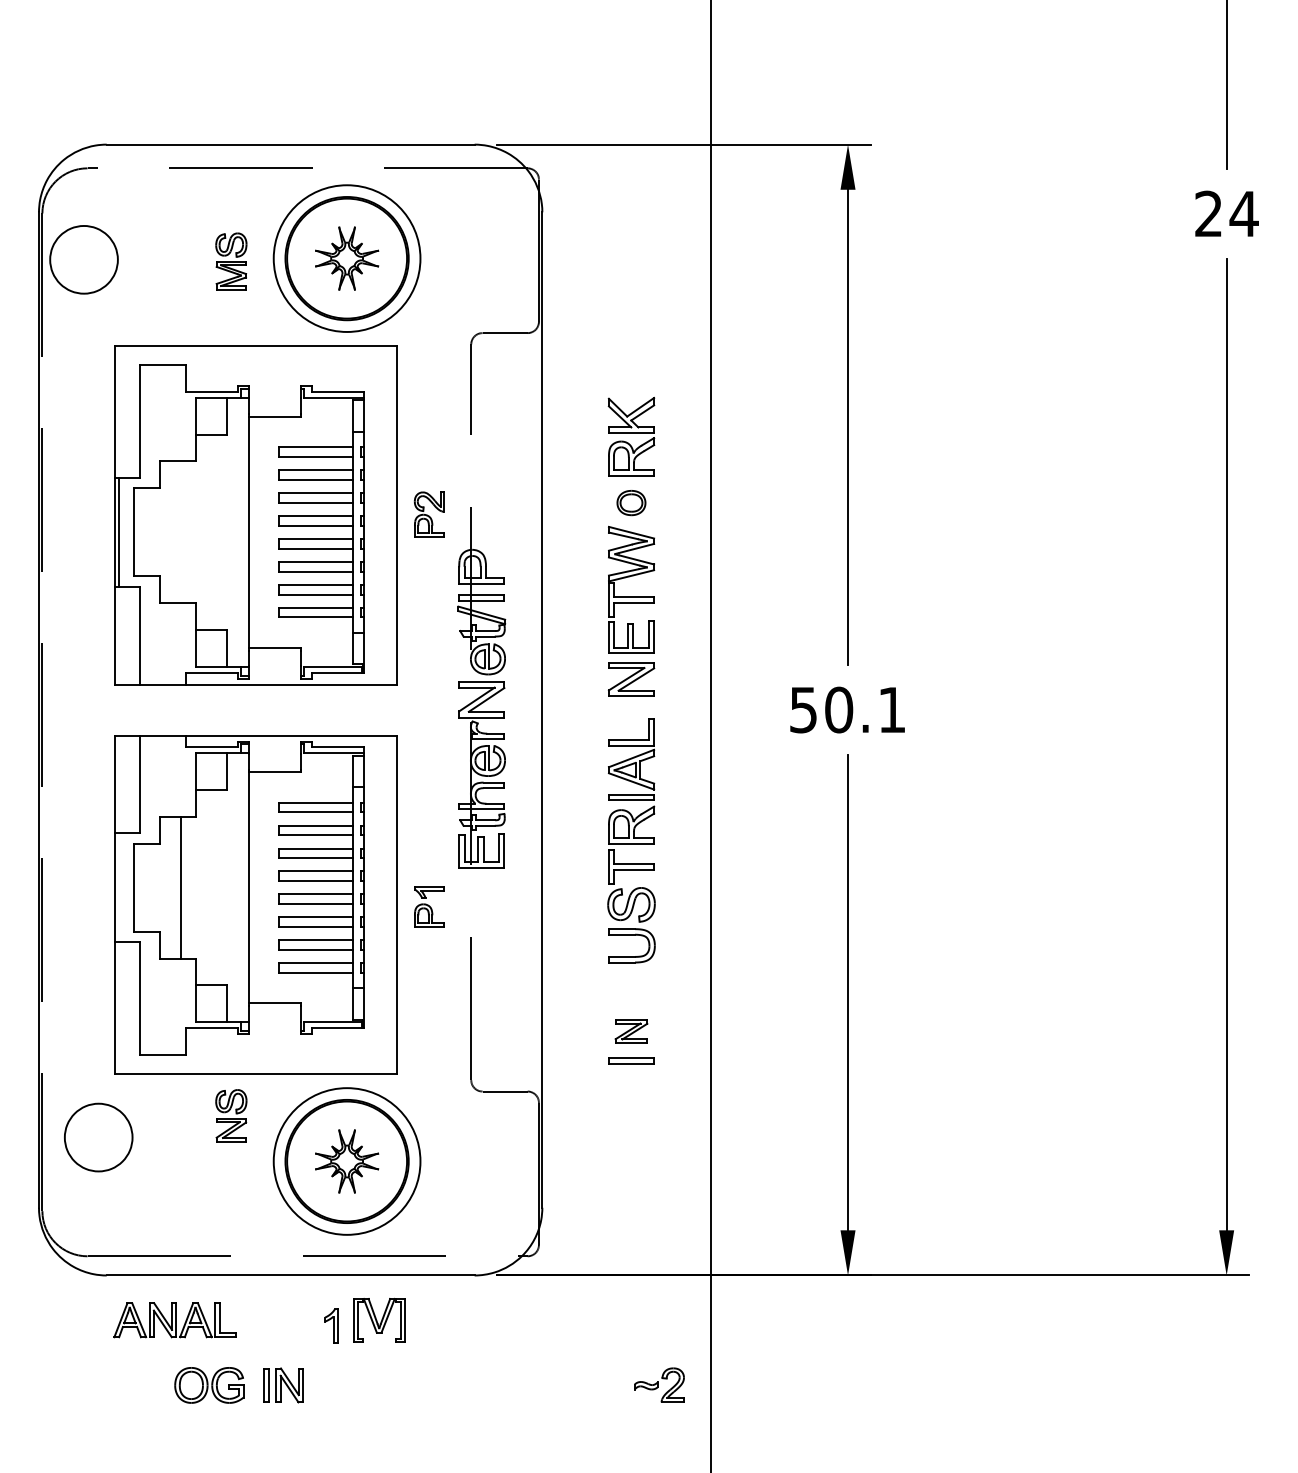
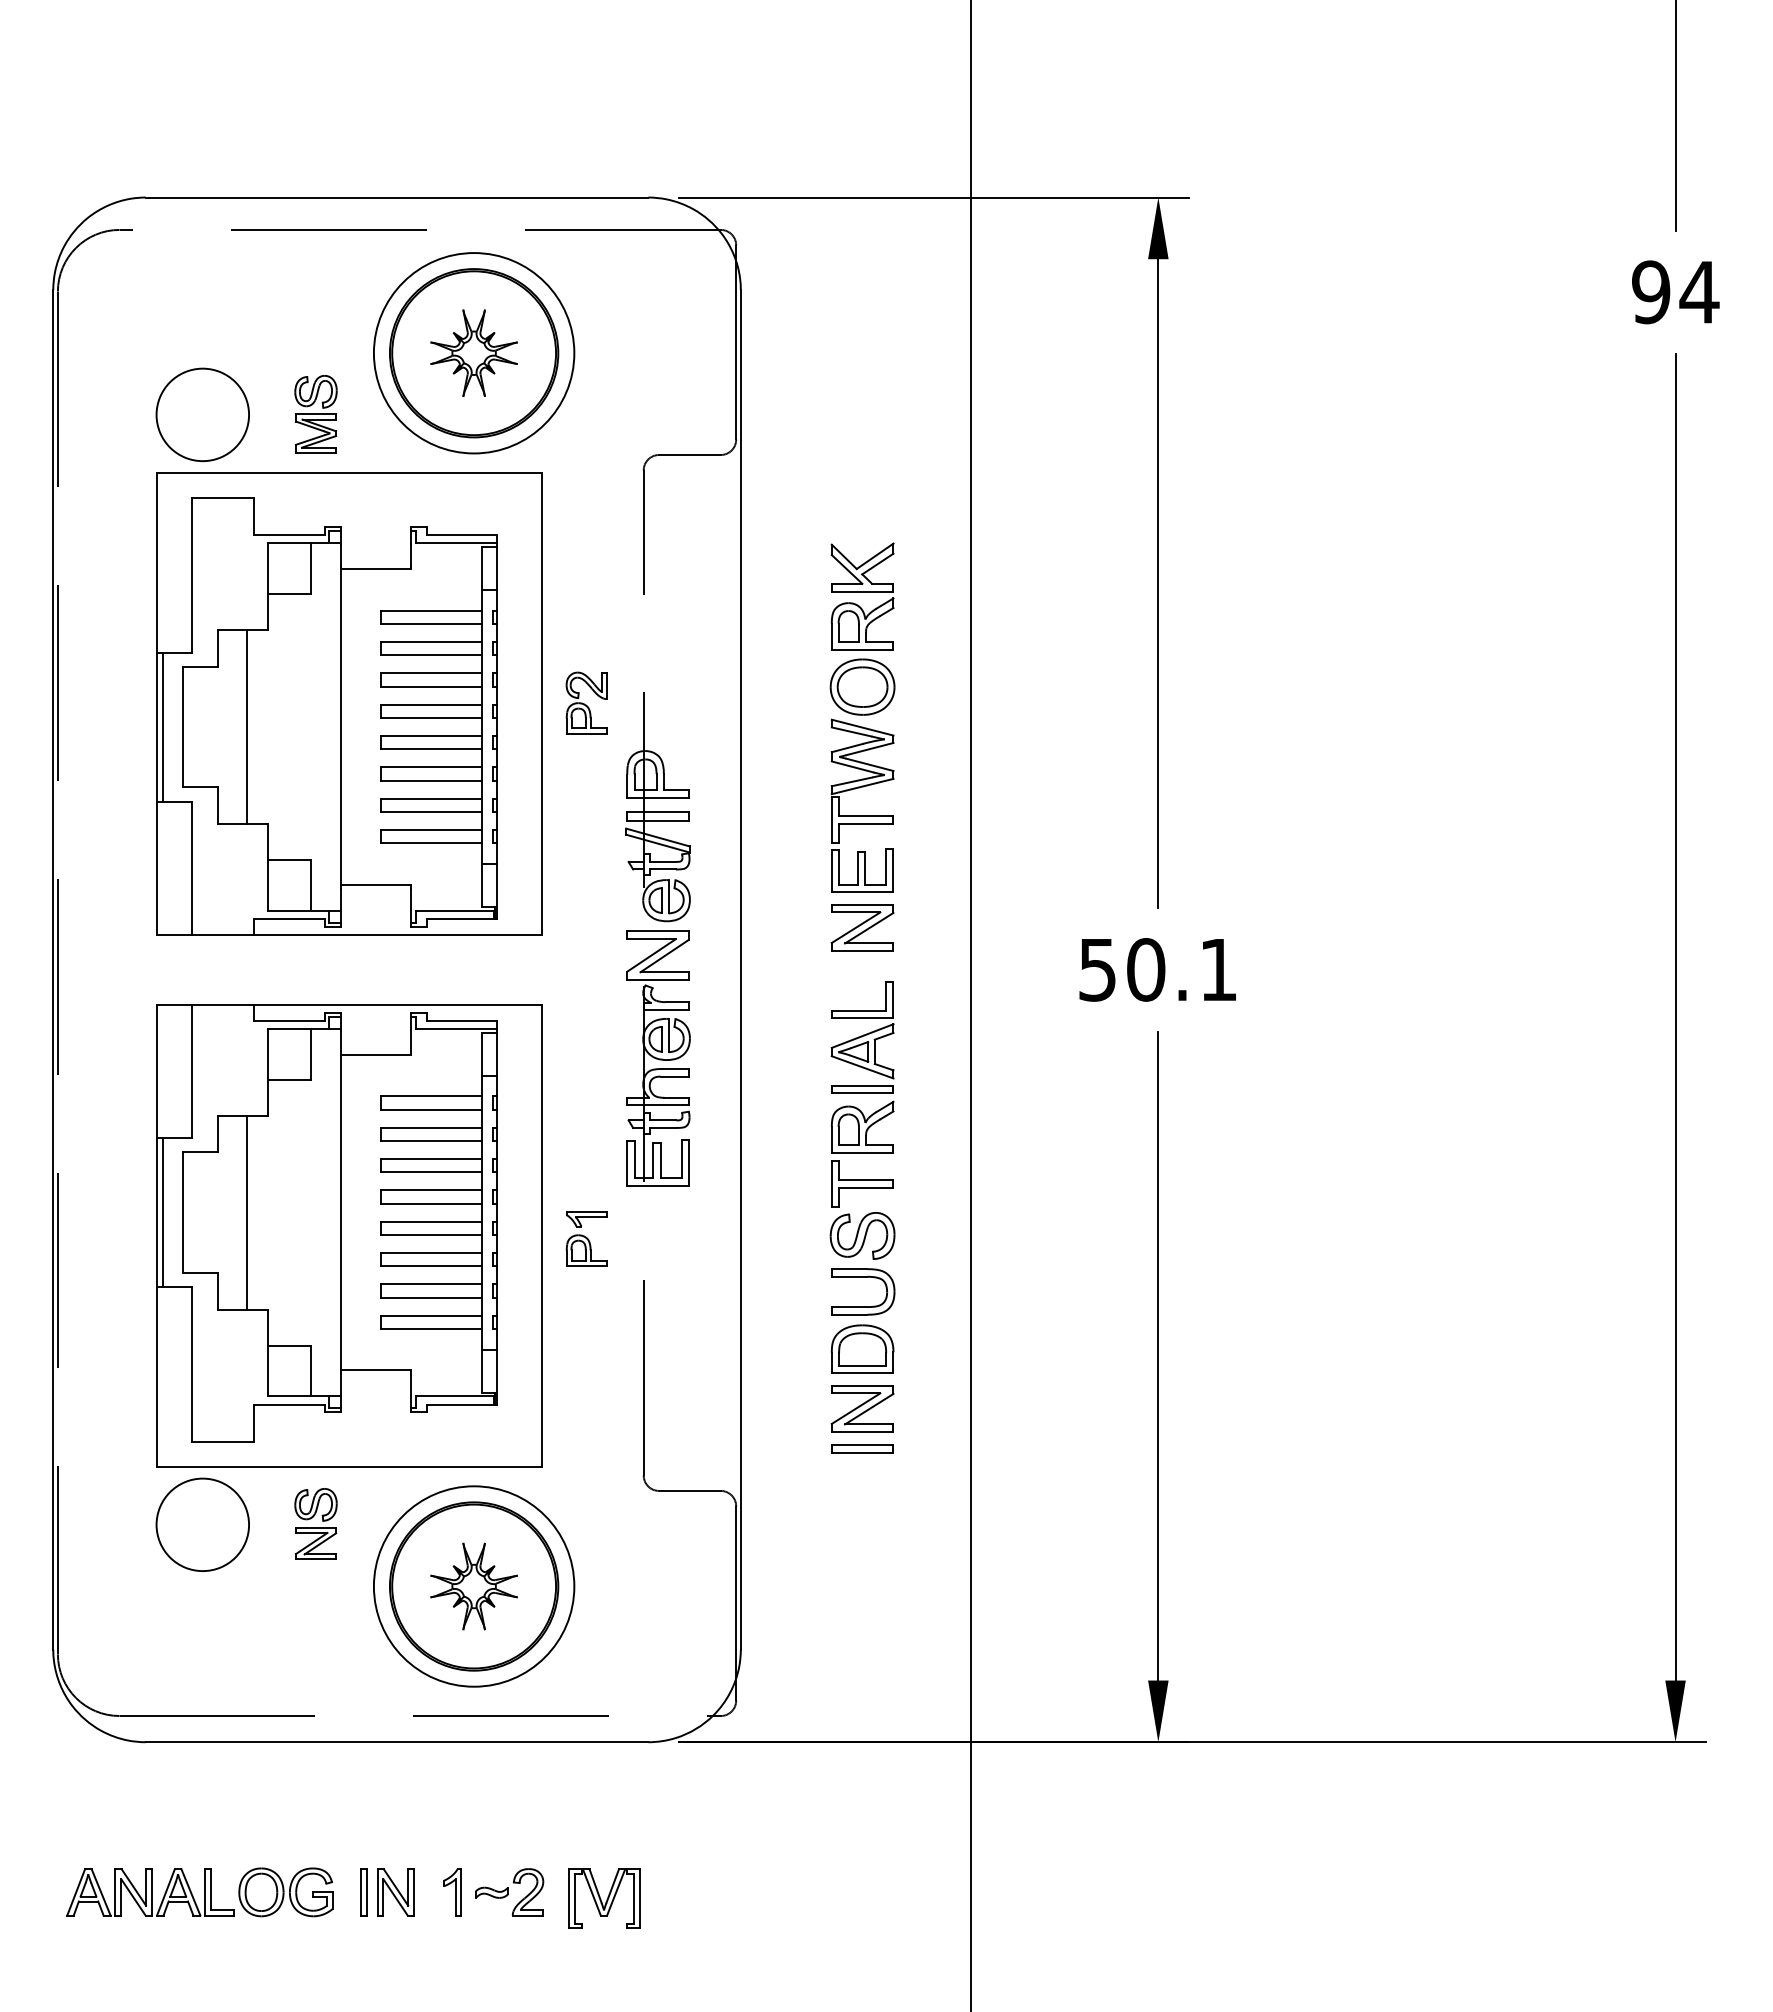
text: (1209, 214) -> (1651, 292), 24 -> 94
part: (83, 259) -> (202, 414), moved
part: (230, 261) -> (315, 414), moved
part: (631, 502) -> (862, 686), size x1.67
line: (181, 532) -> (247, 727), added
line: (118, 887) -> (162, 1212), added
part: (631, 987) -> (862, 1348), added
part: (631, 1031) -> (862, 1408), size x1.43
part: (98, 1137) -> (202, 1524), moved
part: (175, 1320) -> (150, 1892), moved
part: (379, 1320) -> (604, 1898), moved
part: (331, 1326) -> (452, 1892), moved
part: (659, 1385) -> (509, 1892), moved

